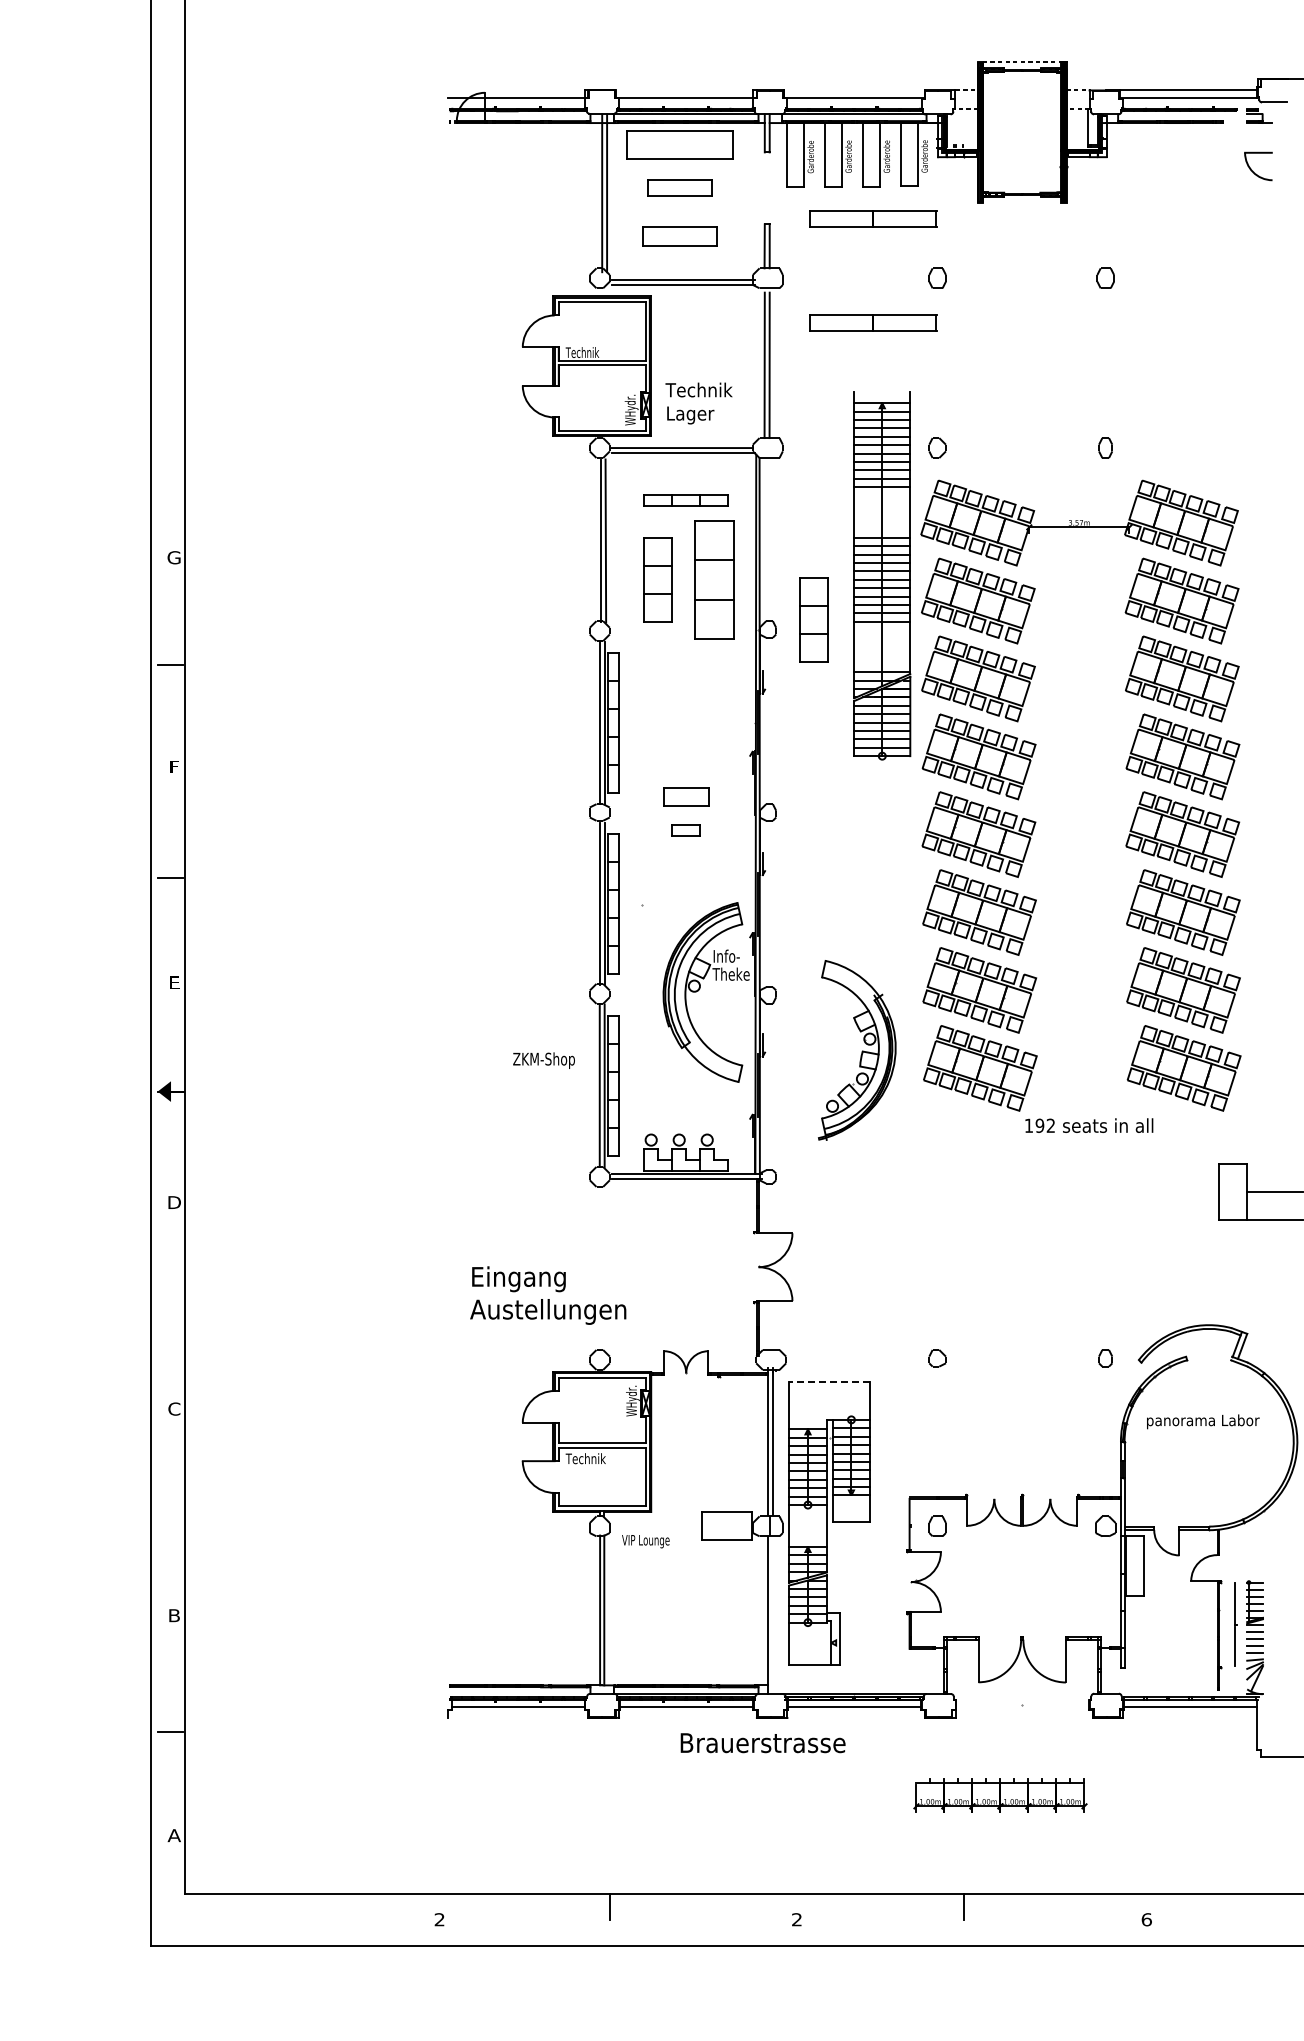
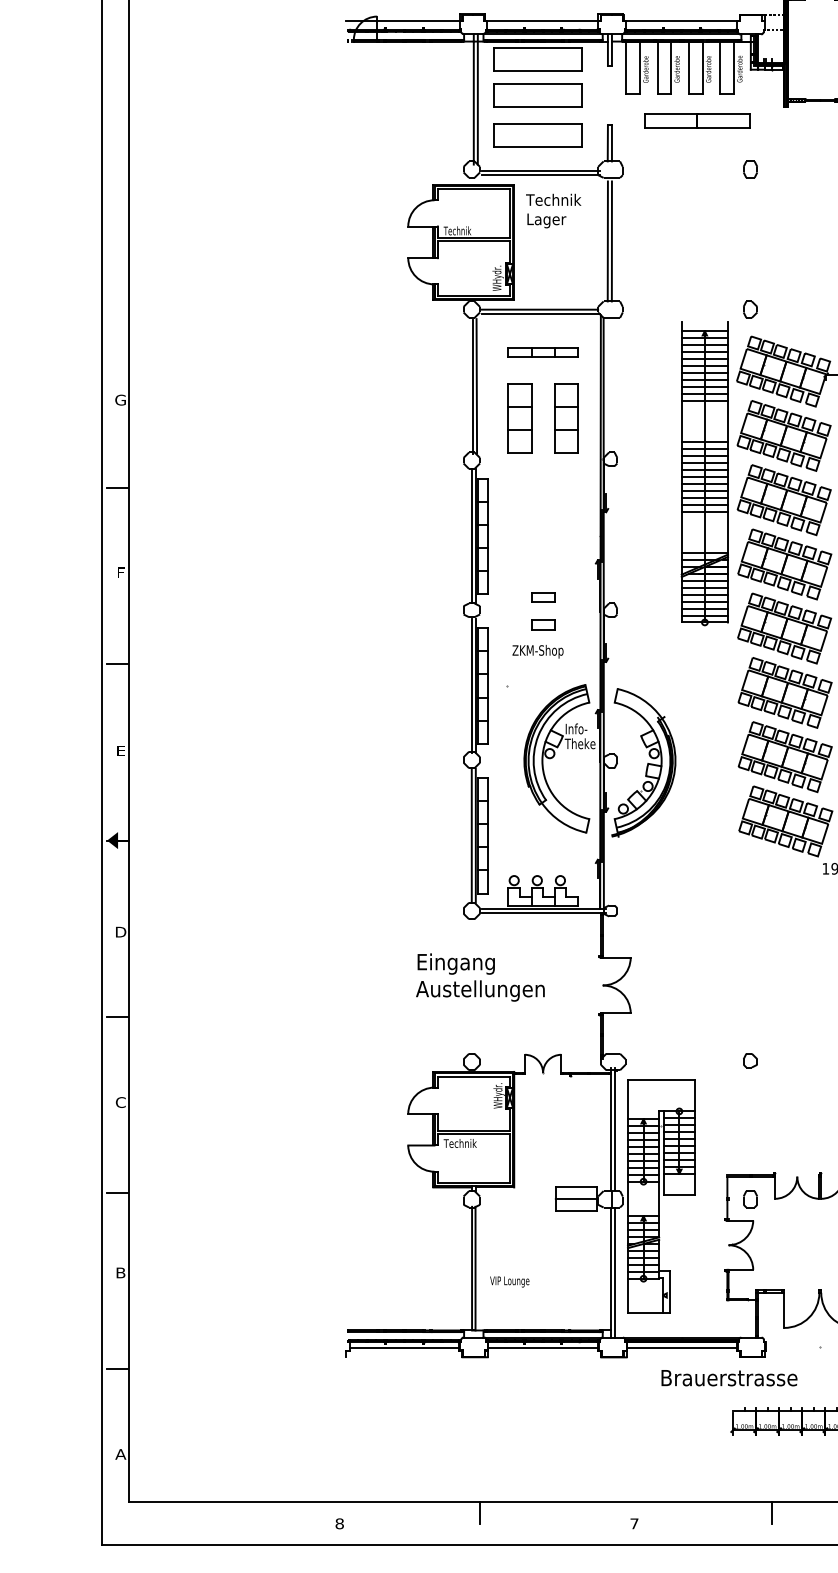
part: (679, 187) -> (537, 94), size x1.67
part: (679, 235) -> (537, 134), size x1.43
part: (873, 322) -> (697, 206), removed
text: (698, 403) -> (553, 211), moved
part: (882, 575) -> (705, 473), moved
part: (713, 579) -> (565, 418), size x0.71
part: (813, 619) -> (648, 451), removed
part: (685, 796) -> (542, 597), size x0.62
part: (857, 1050) -> (643, 762), moved
text: (543, 1060) -> (537, 651), moved
text: (548, 1295) -> (480, 977), moved
line: (169, 1305) -> (116, 1017), added
line: (829, 1382) -> (661, 1080), dashed -> solid
line: (169, 1518) -> (116, 1192), added
line: (726, 1526) -> (576, 1199), added
text: (645, 1541) -> (509, 1281), moved
line: (773, 1615) -> (615, 1272), added
text: (762, 1743) -> (728, 1378), moved
text: (439, 1919) -> (339, 1523), 2 -> 8
text: (796, 1919) -> (634, 1523), 2 -> 7

